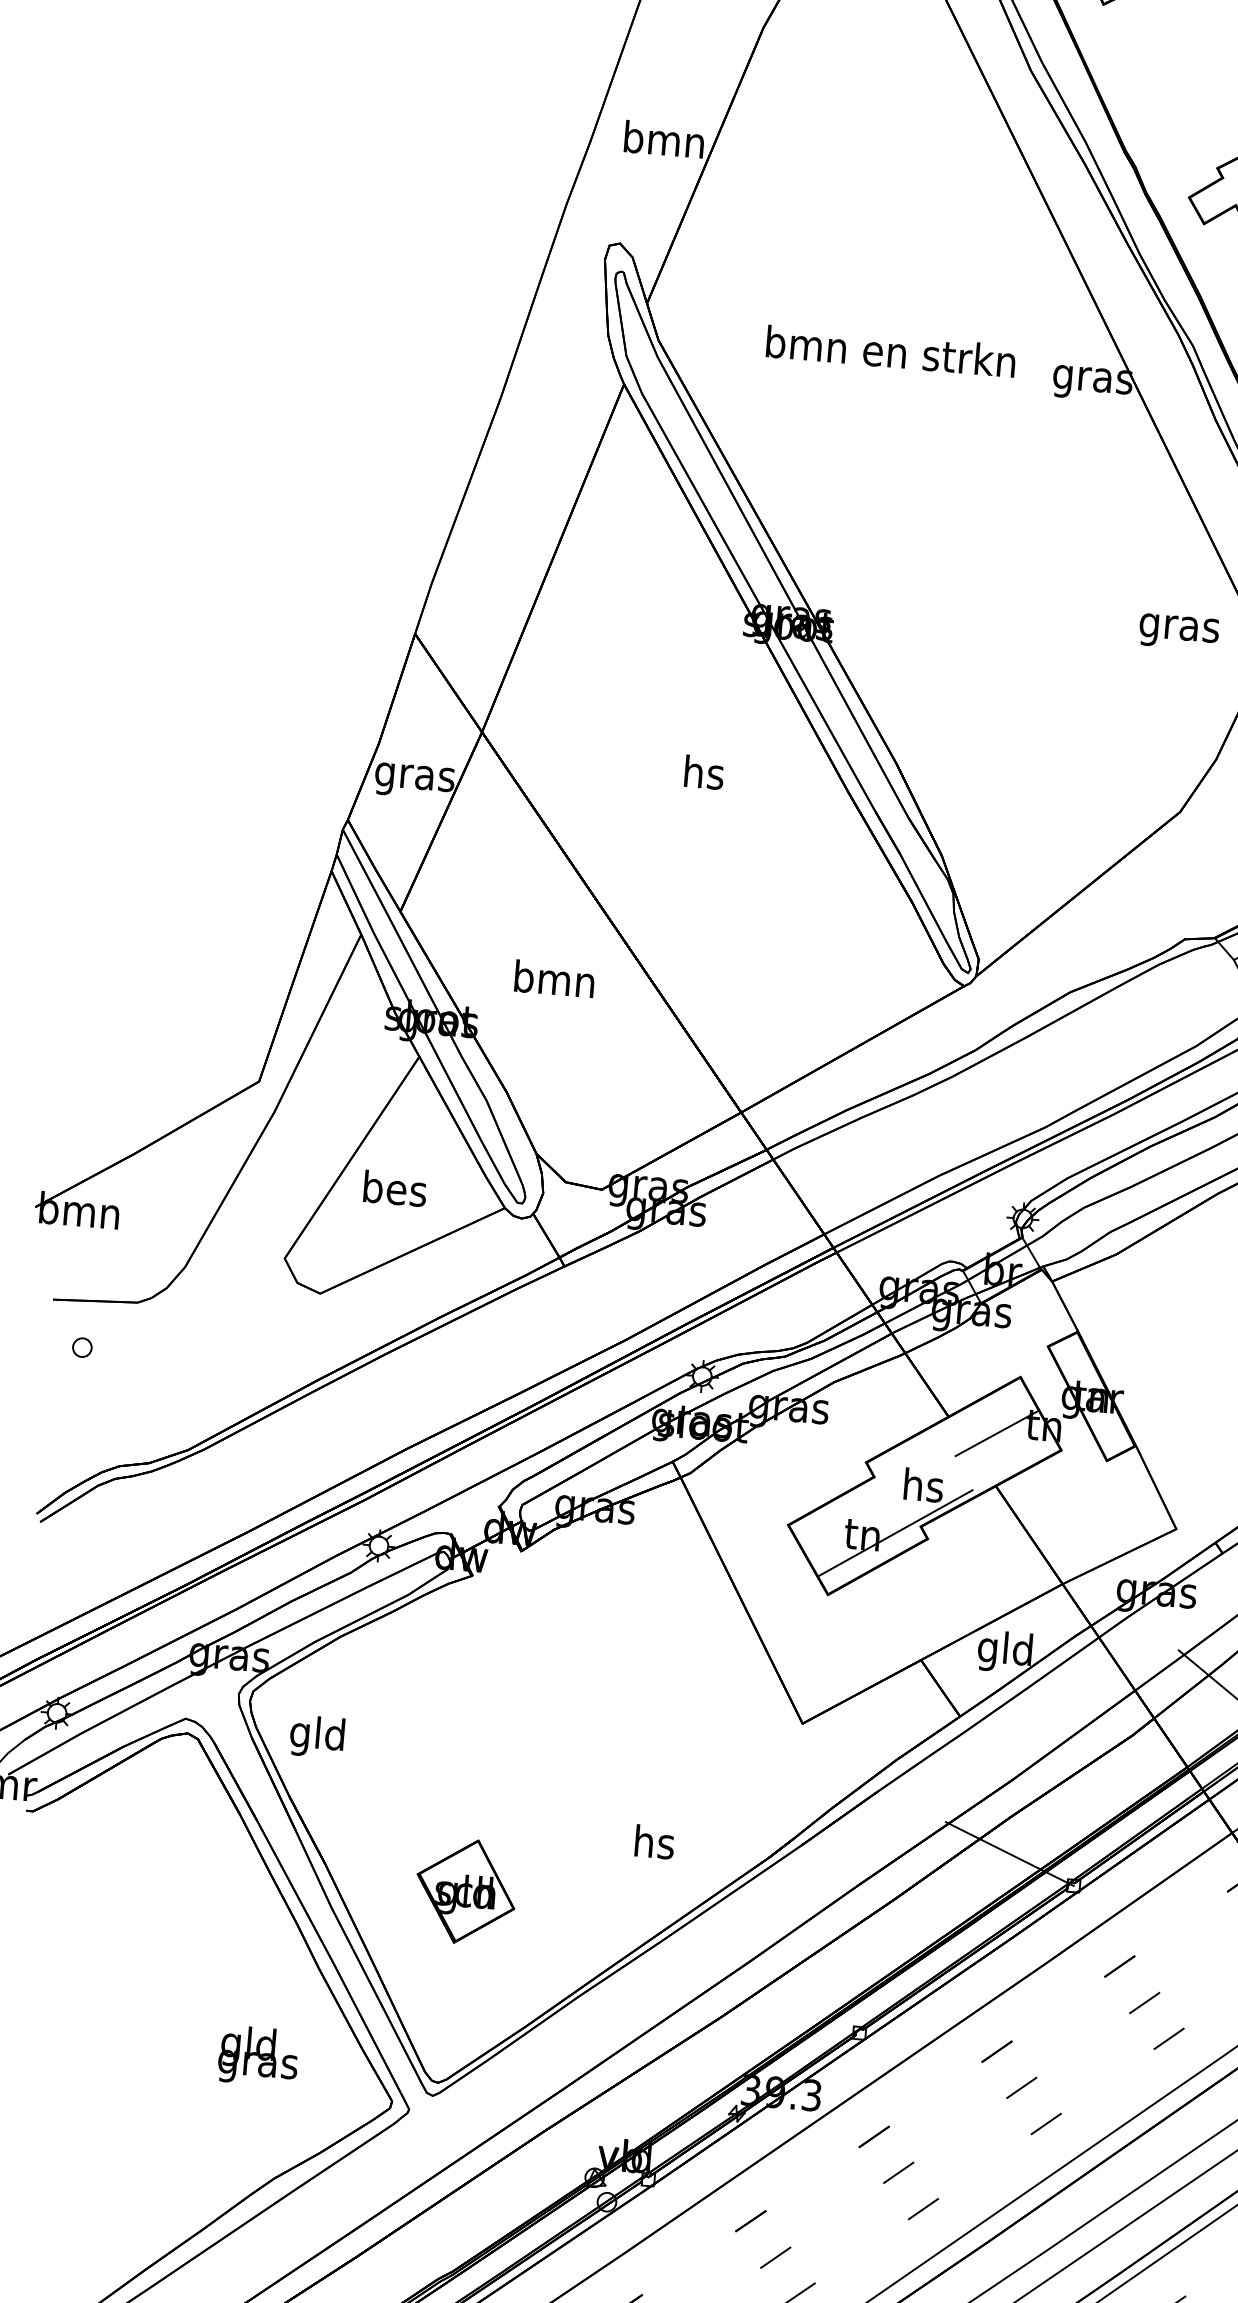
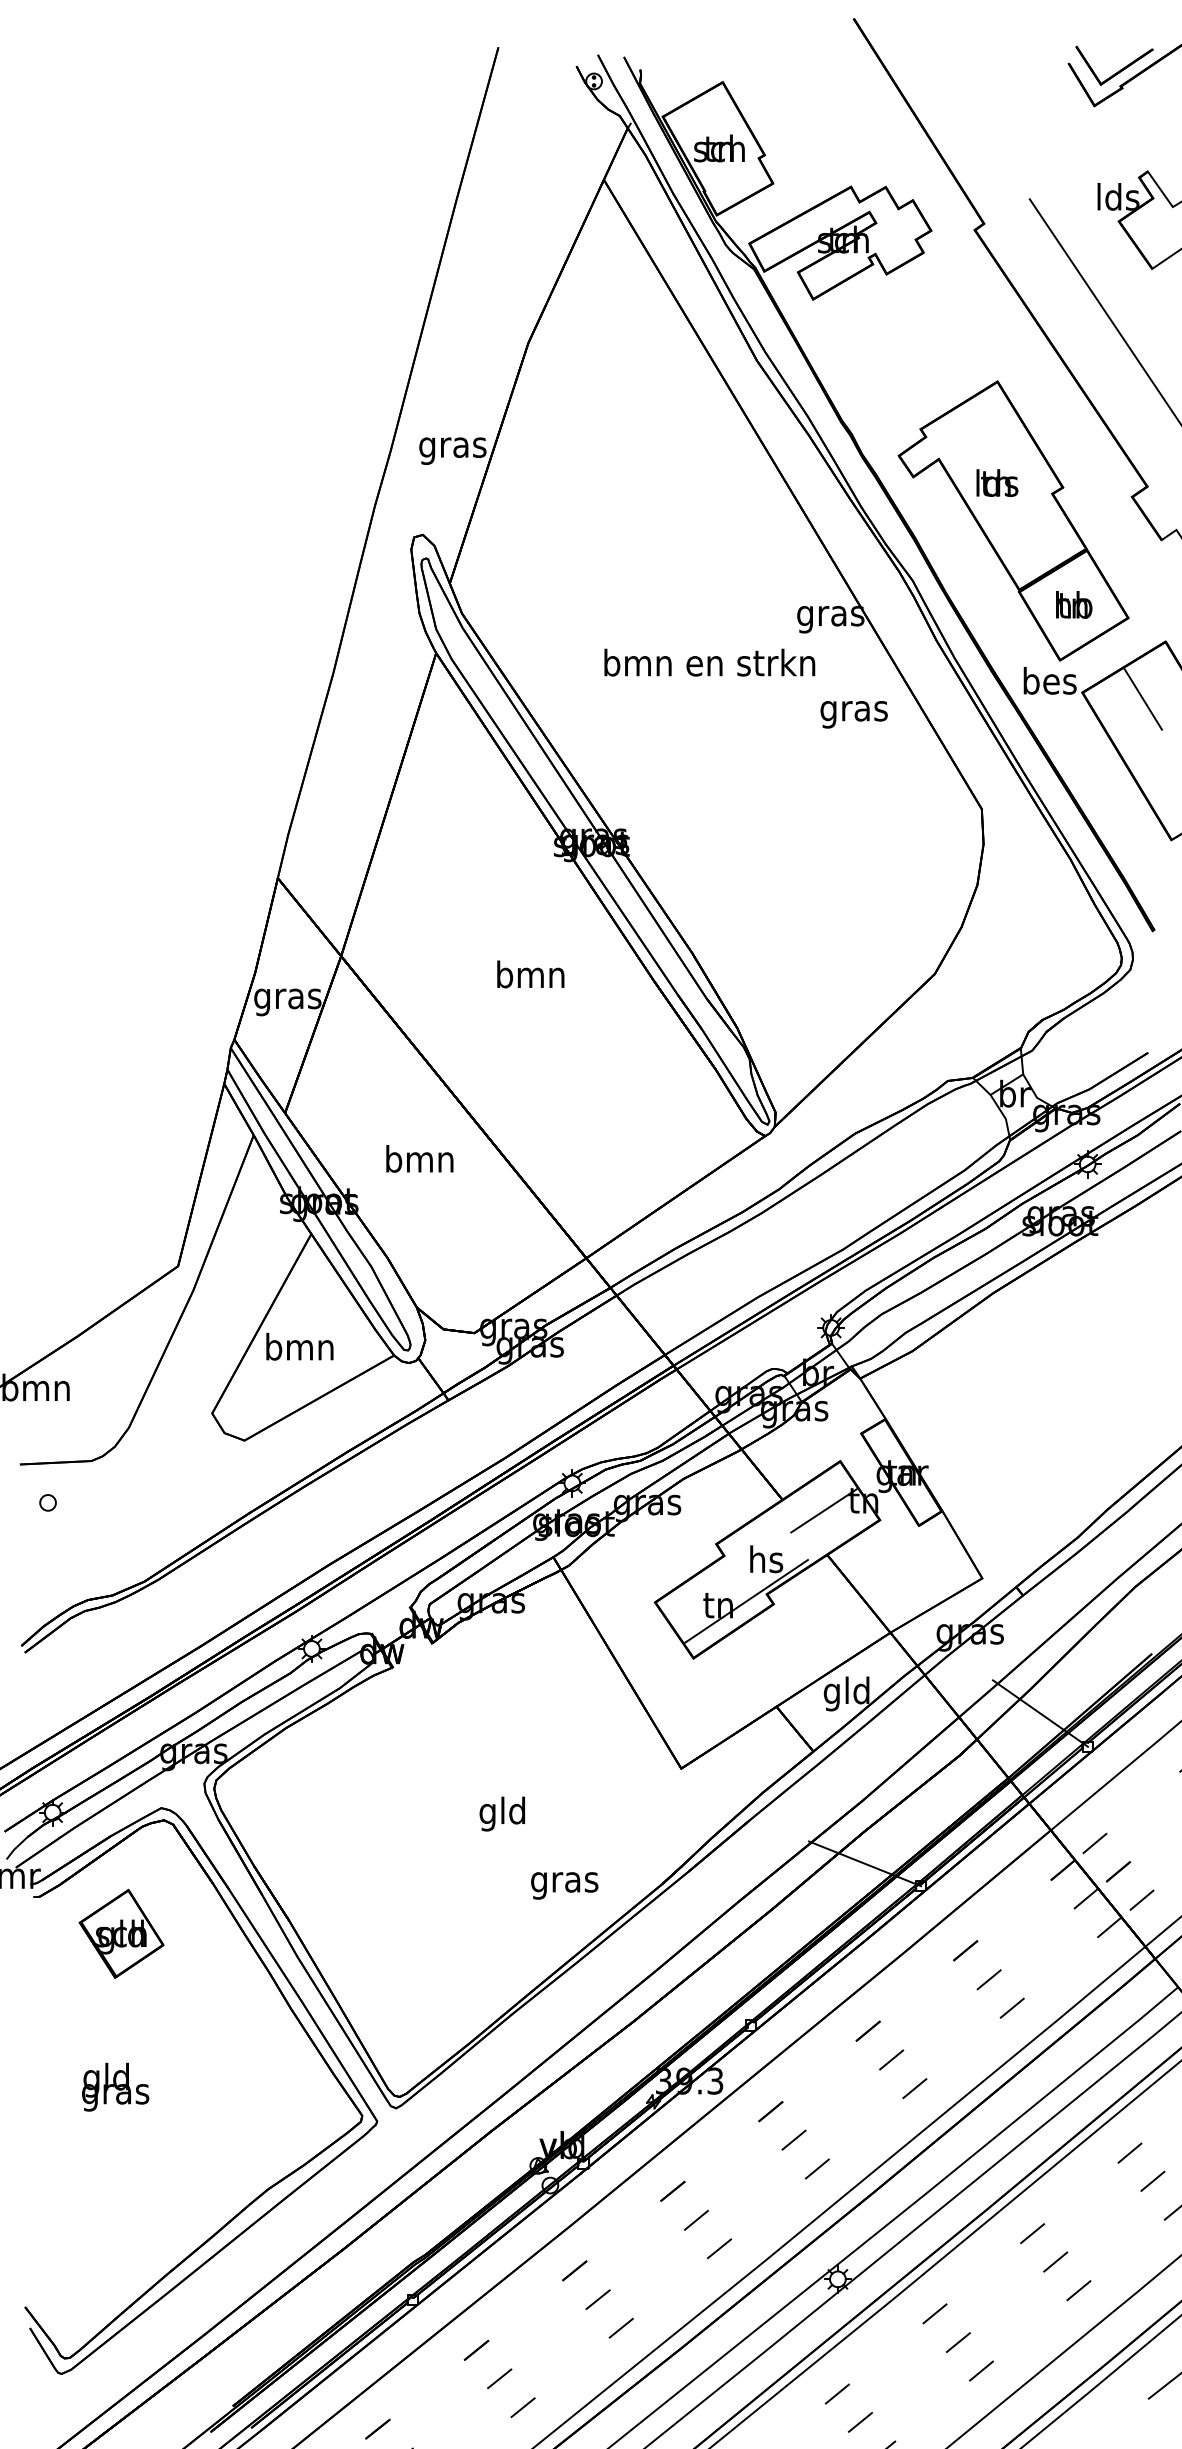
text: (663, 143) -> (452, 447), bmn -> gras
text: (890, 351) -> (709, 662), moved
text: (1178, 631) -> (853, 714), moved
text: (703, 772) -> (530, 974), hs -> bmn
text: (394, 1188) -> (299, 1346), bes -> bmn
text: (316, 1736) -> (501, 1813), moved
text: (653, 1846) -> (564, 1882), hs -> gras
part: (465, 1891) -> (121, 1933), moved
text: (258, 2055) -> (115, 2086), moved

